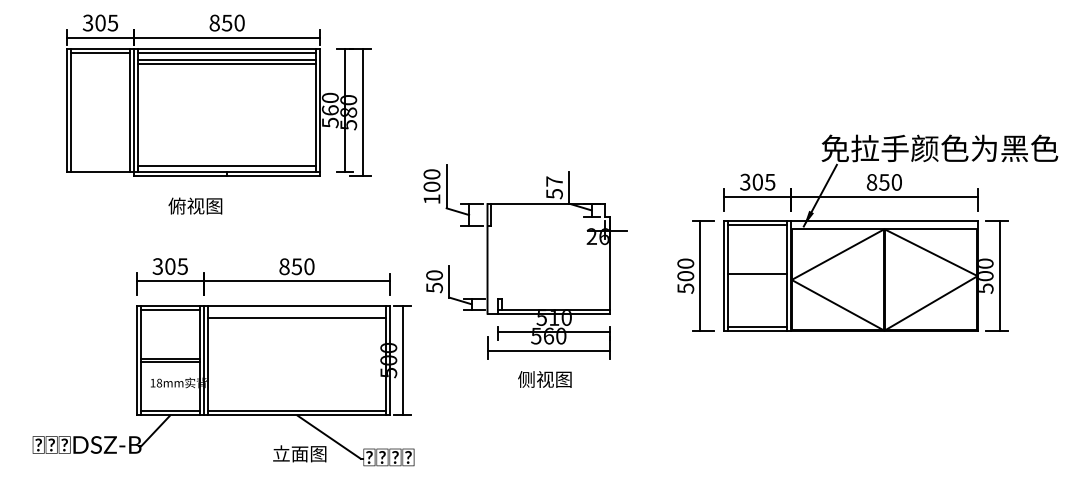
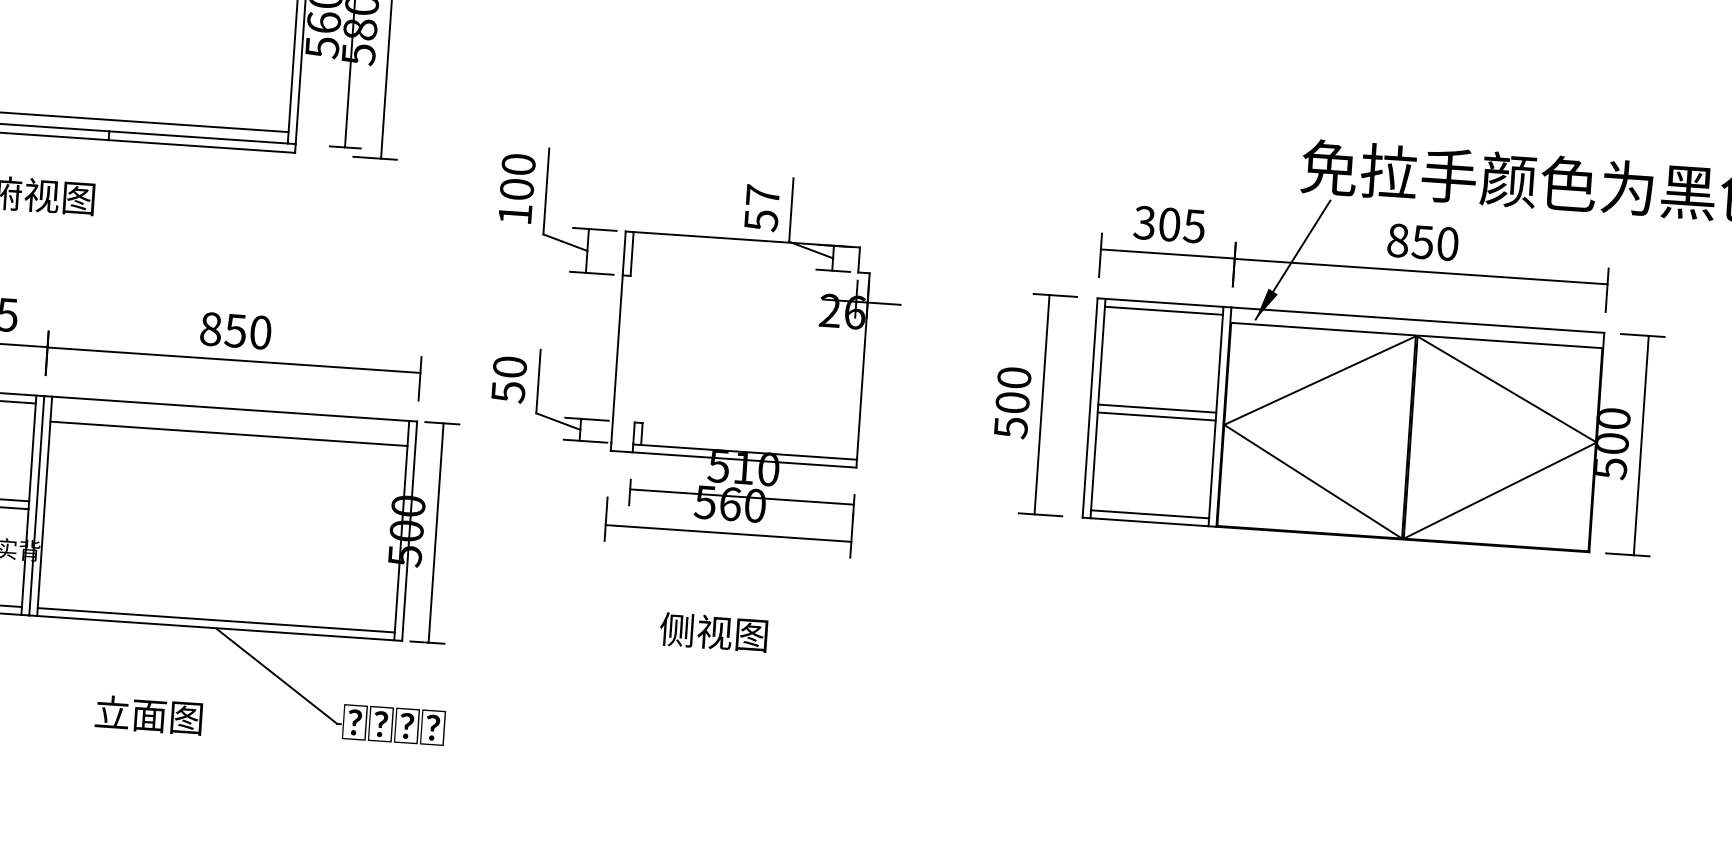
line: (757, 278) -> (1155, 417), added
text: (544, 379) -> (712, 632), moved
text: (299, 453) -> (148, 714), moved

